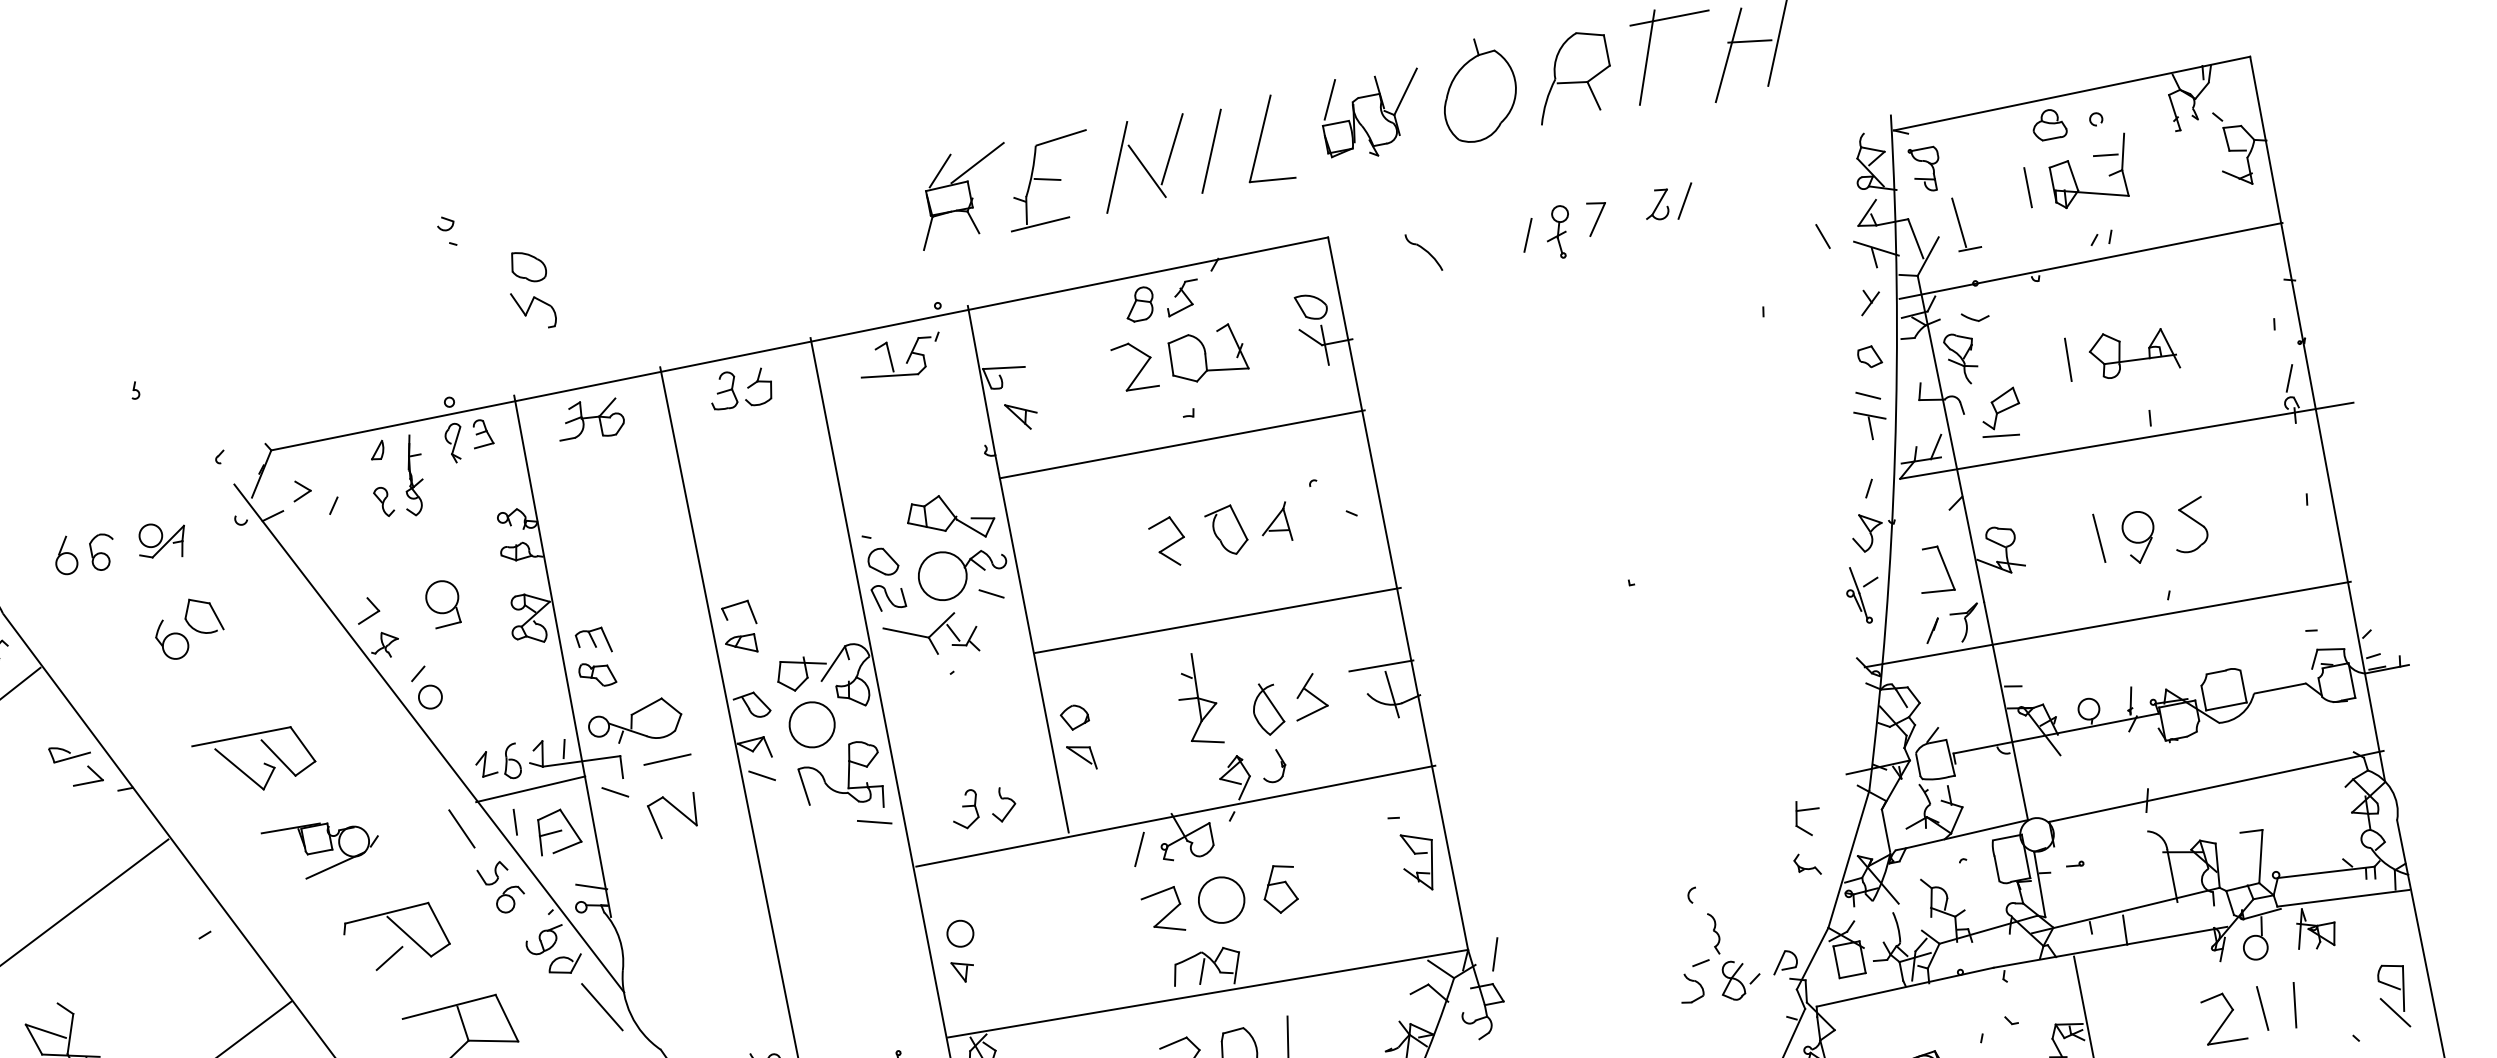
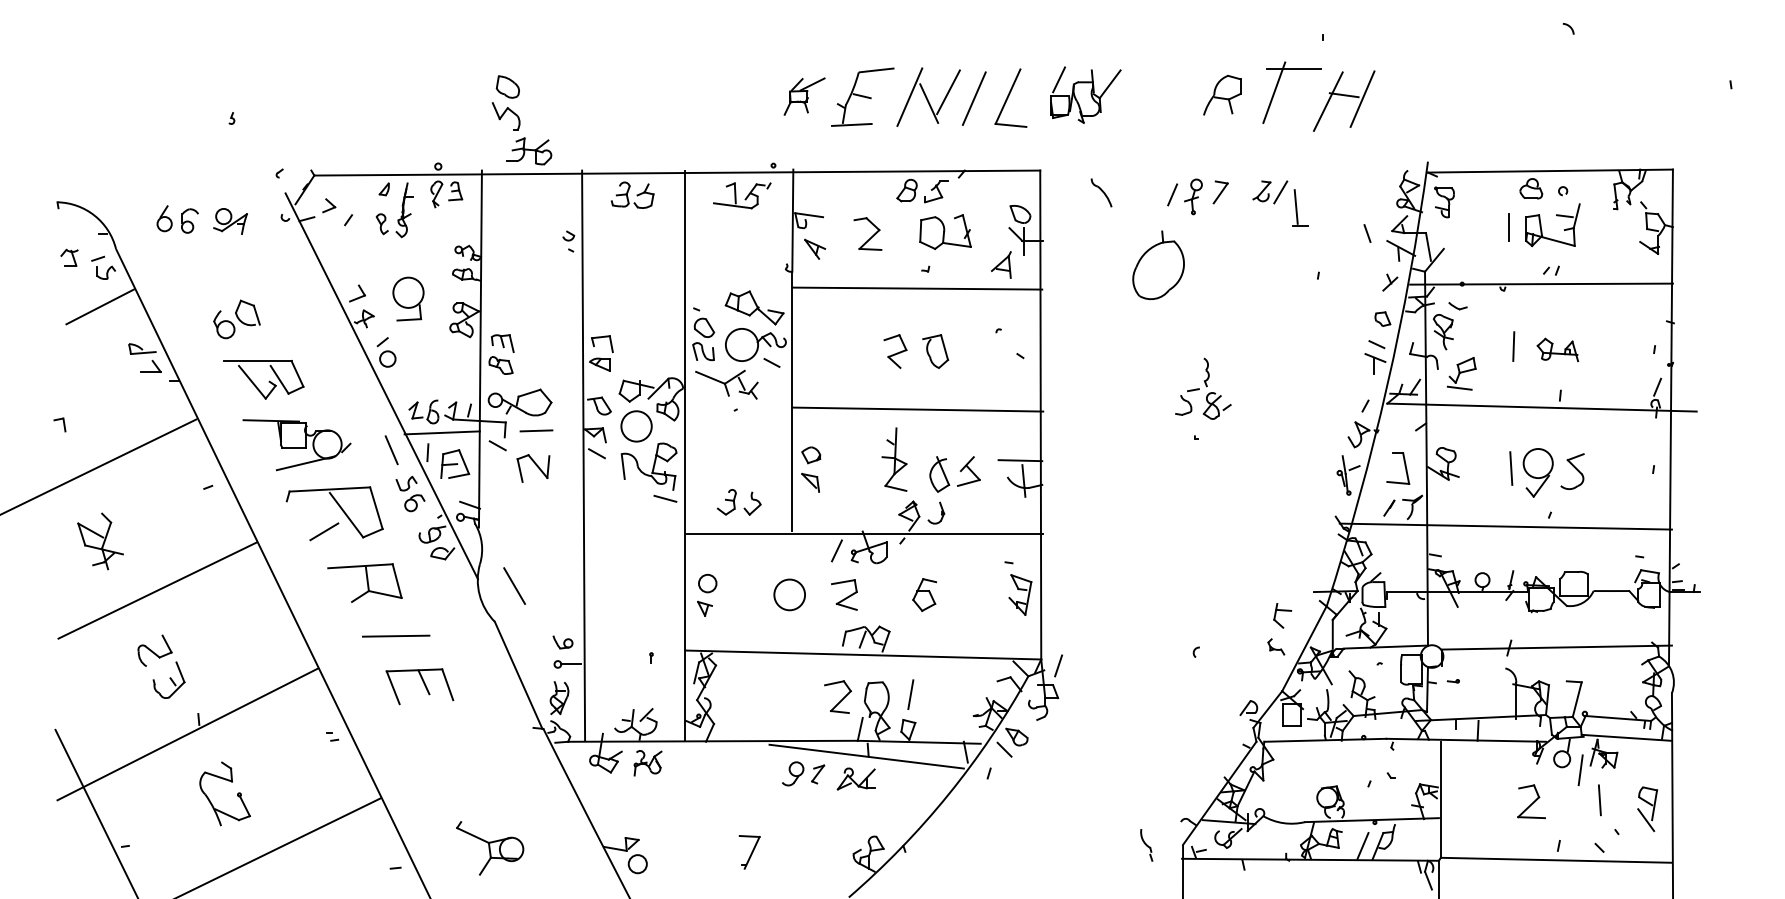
part: (1572, 76) -> (1222, 95), size x0.7
part: (1478, 88) -> (1158, 264), moved
part: (963, 196) -> (804, 96), size x0.6
part: (1965, 222) -> (1300, 207), moved
part: (446, 231) -> (568, 241), moved
part: (2132, 351) -> (1557, 349), size x0.7
part: (1134, 365) -> (867, 233), moved
part: (590, 419) -> (529, 151), moved
part: (1275, 522) -> (1001, 264), moved
part: (2140, 536) -> (1538, 472), size x1.4
part: (443, 602) -> (408, 298), size x1.4
part: (188, 628) -> (236, 319), moved
part: (321, 848) -> (296, 445), size x1.4
circle: (1221, 899) -> (789, 594), moved
part: (396, 937) -> (334, 513), size x1.4
part: (1715, 957) -> (1203, 388), moved
line: (2294, 1004) -> (1580, 769), moved
line: (601, 1006) -> (514, 585), moved
line: (2262, 1008) -> (1599, 800), moved

